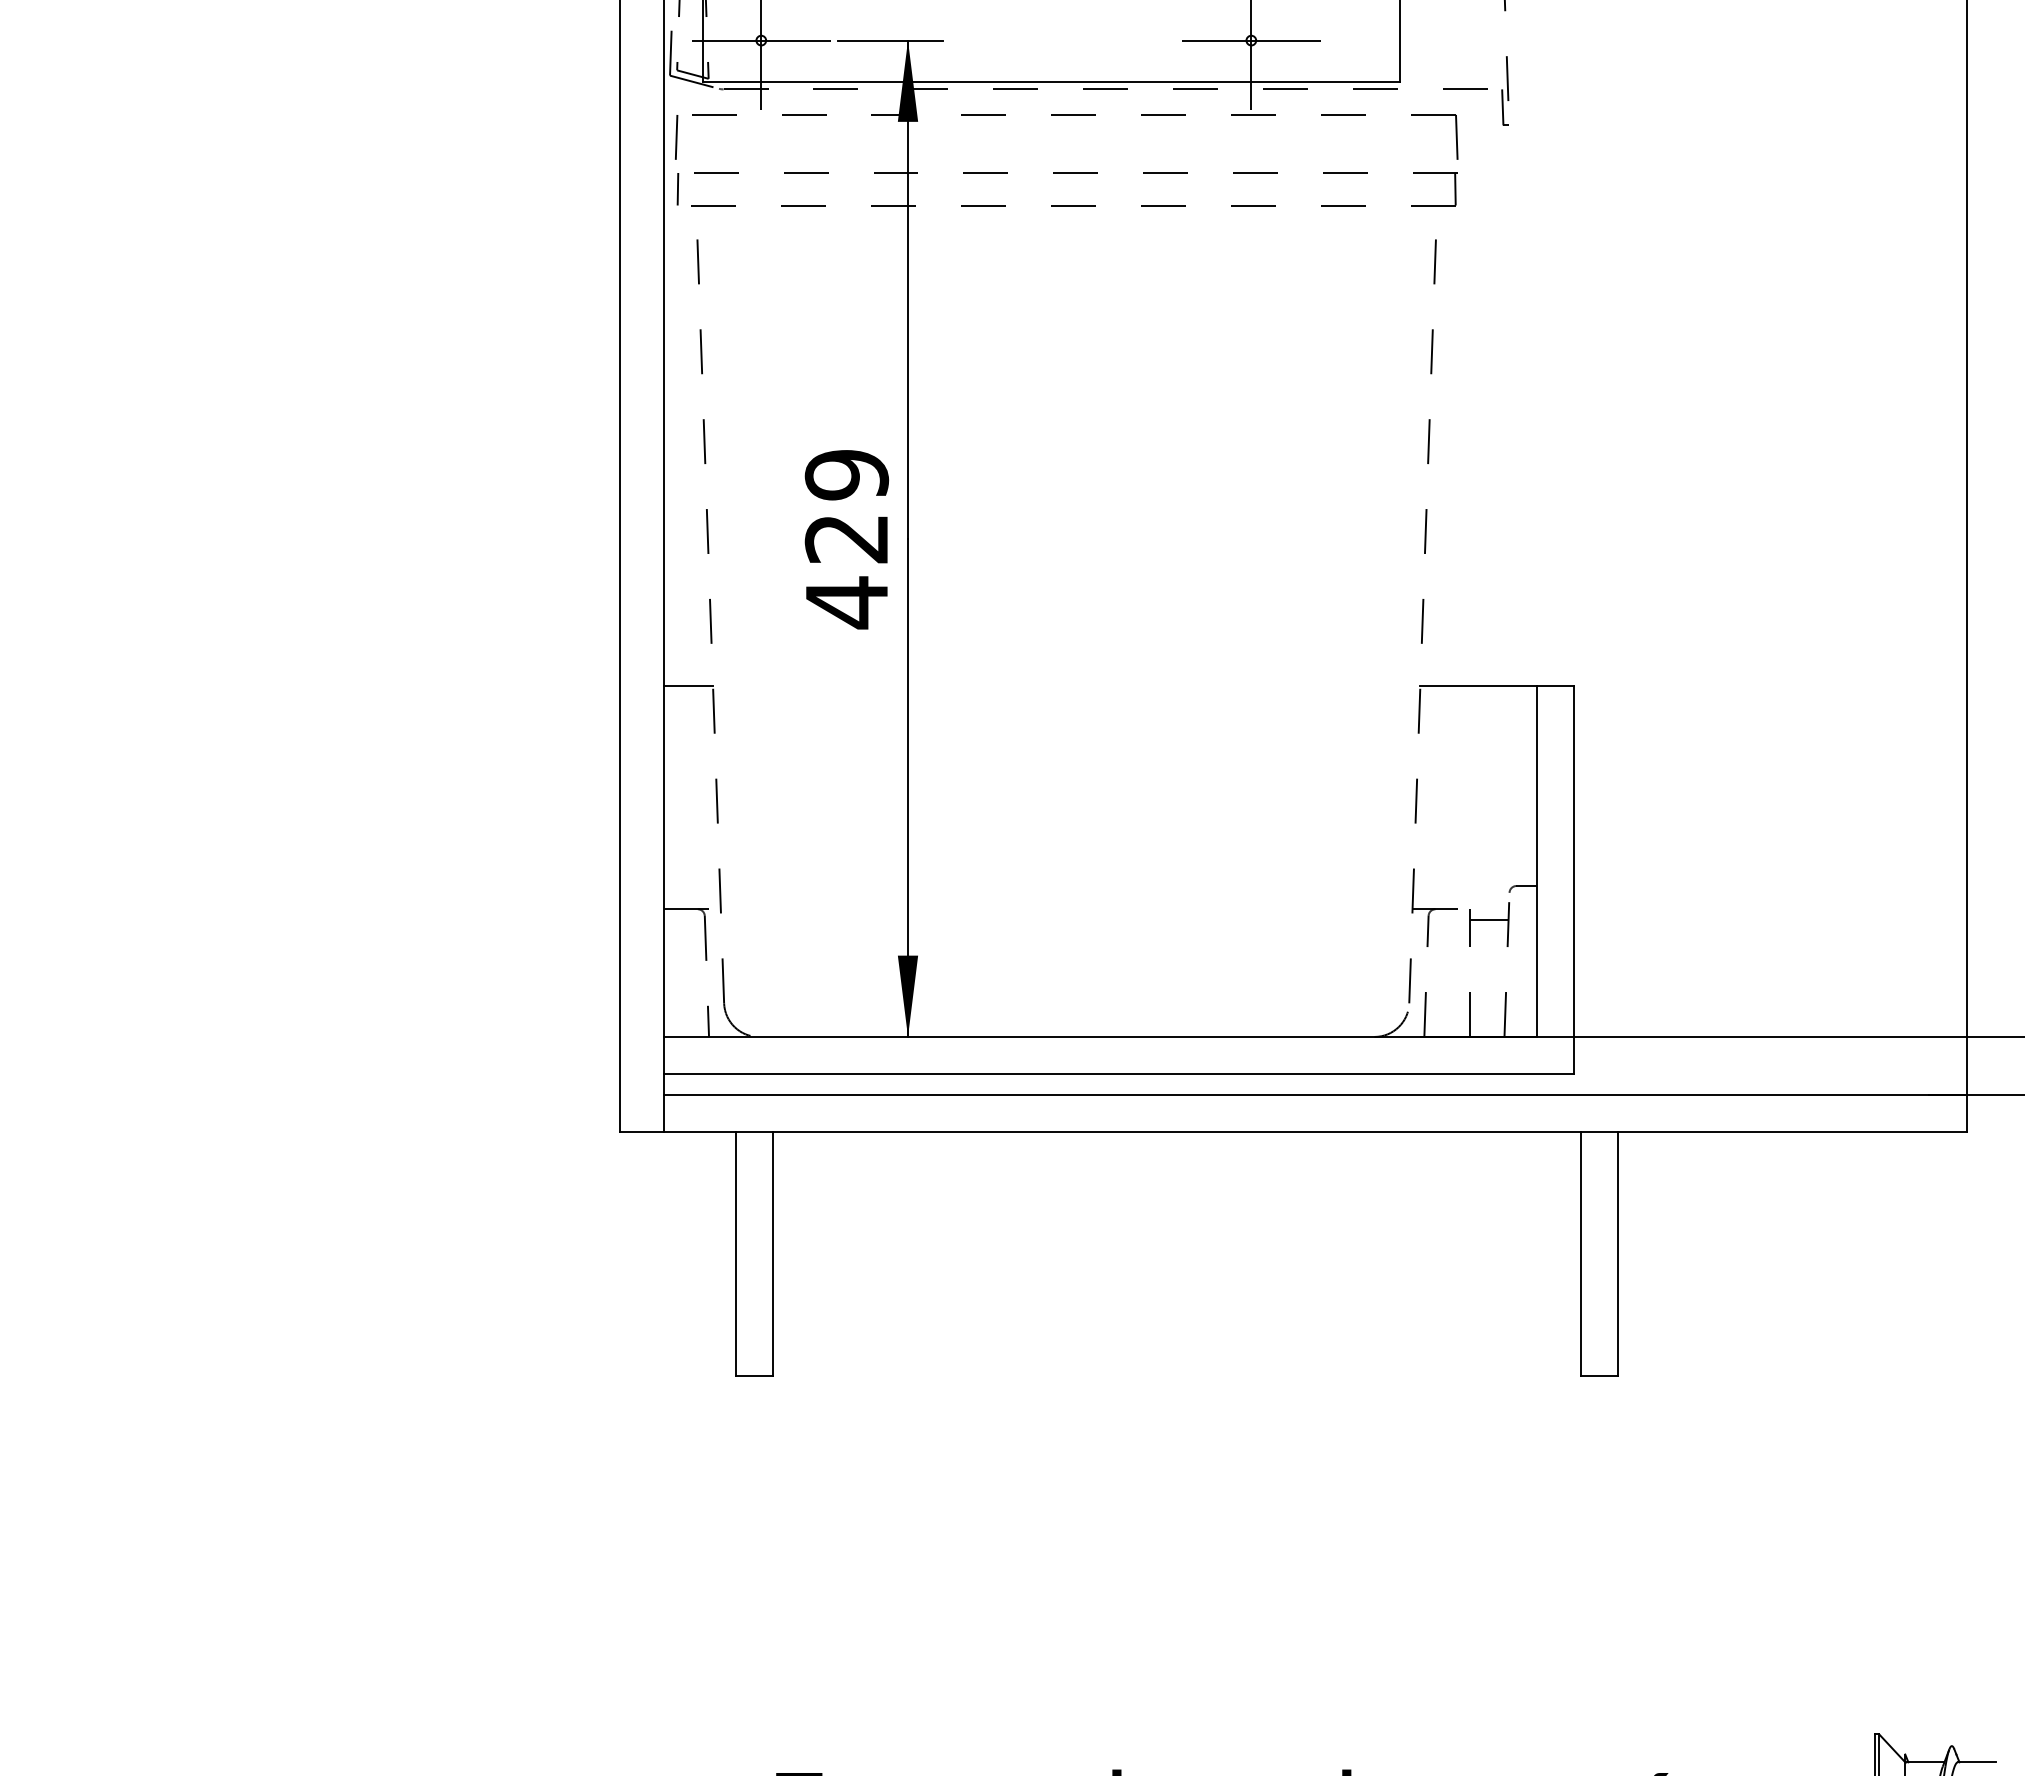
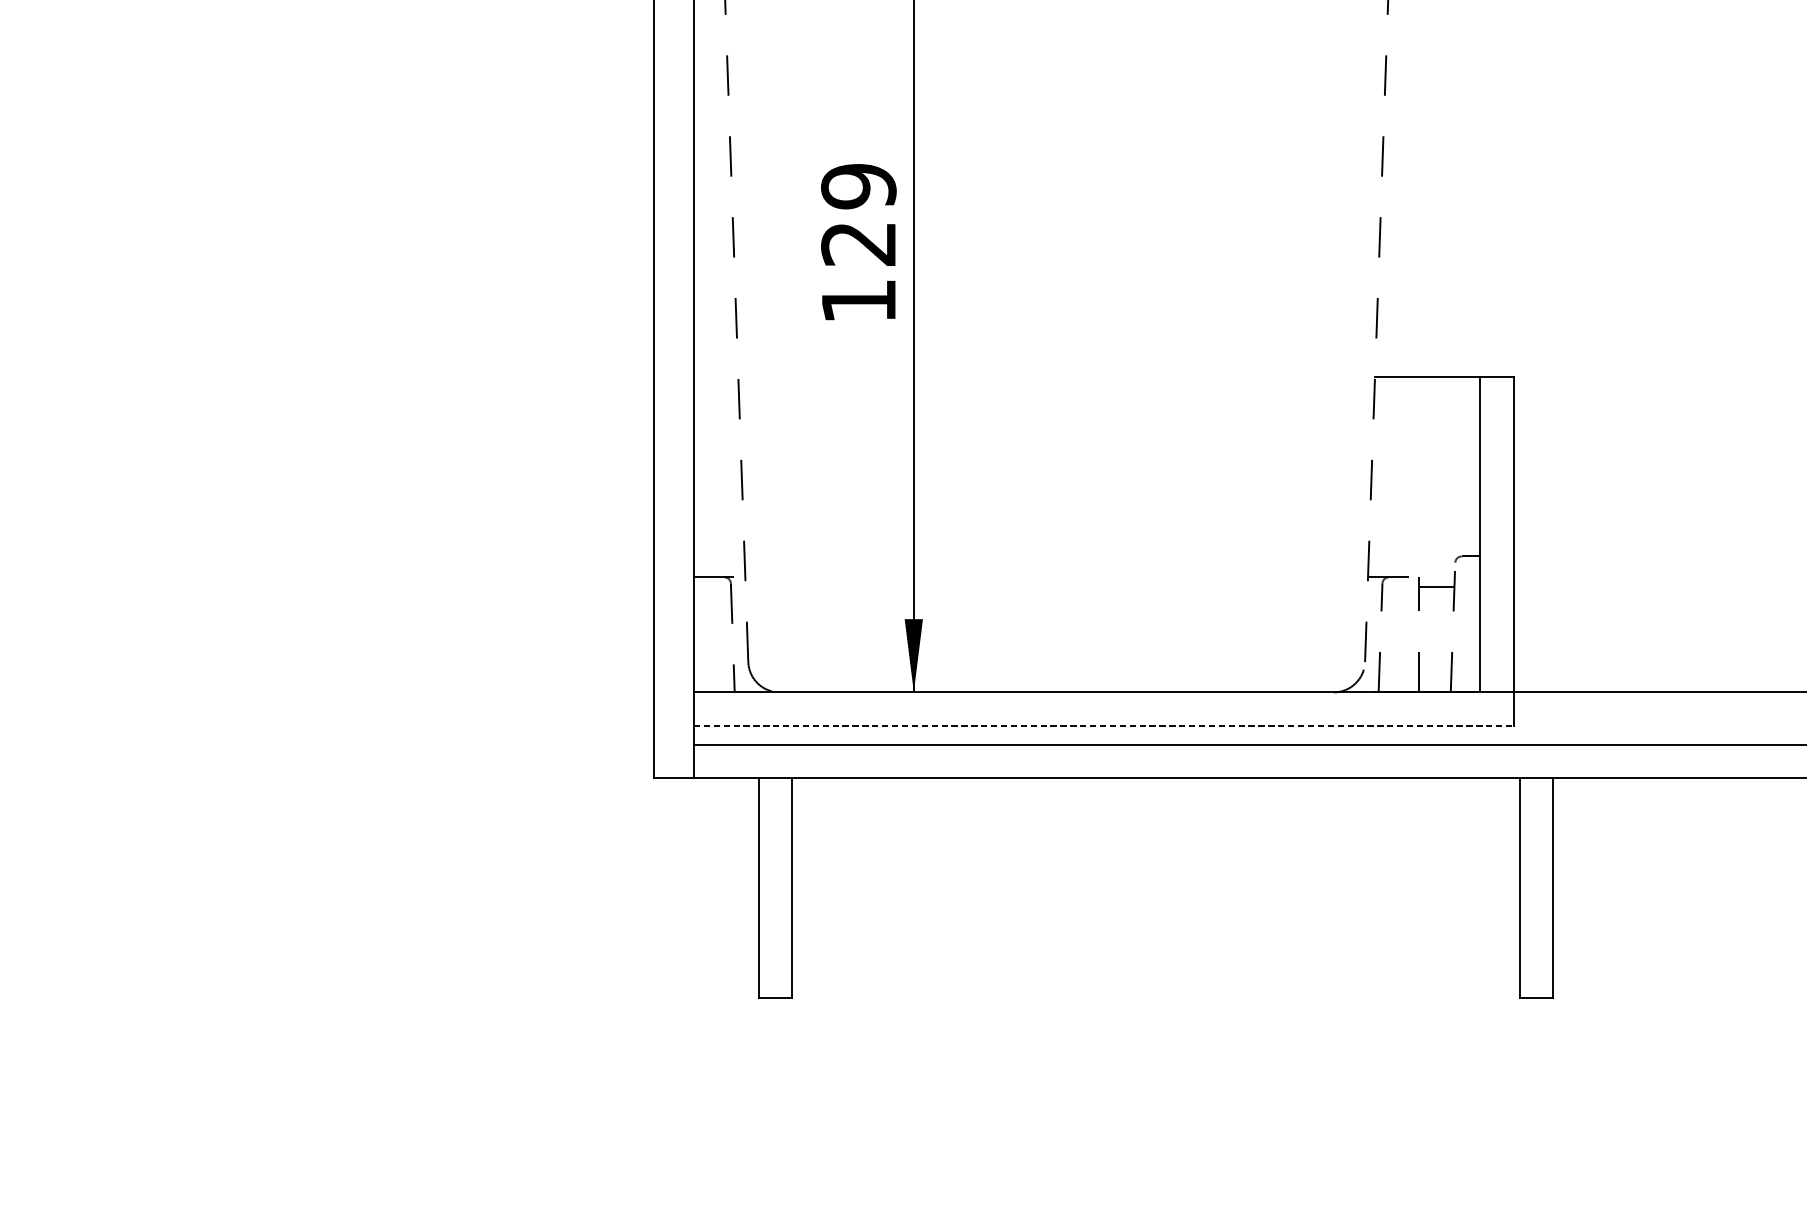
text: (846, 602) -> (858, 301), 429 -> 129
line: (688, 686) -> (716, 376), removed
line: (1119, 1074) -> (1104, 726), solid -> dashed

